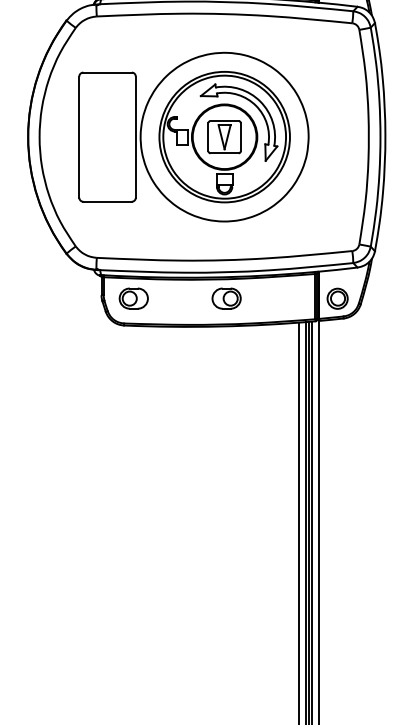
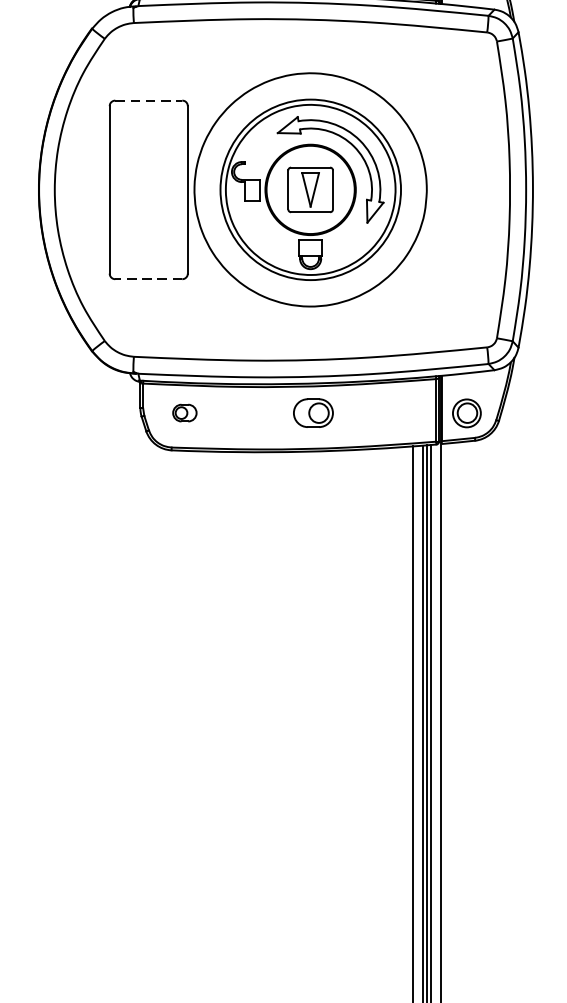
line: (108, 72) -> (150, 100), solid -> dashed
line: (107, 201) -> (148, 278), solid -> dashed
part: (133, 298) -> (184, 413), size x0.6

